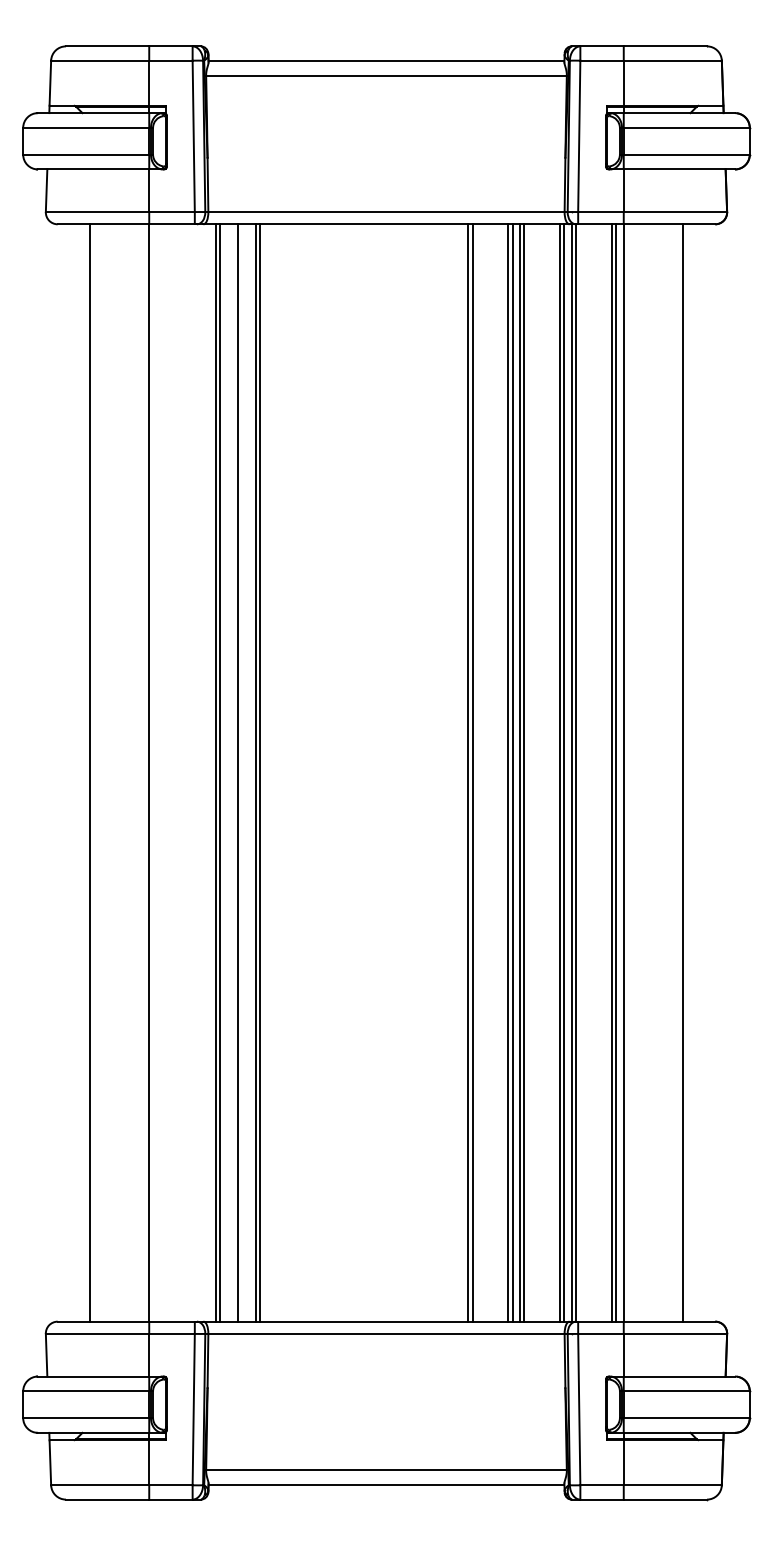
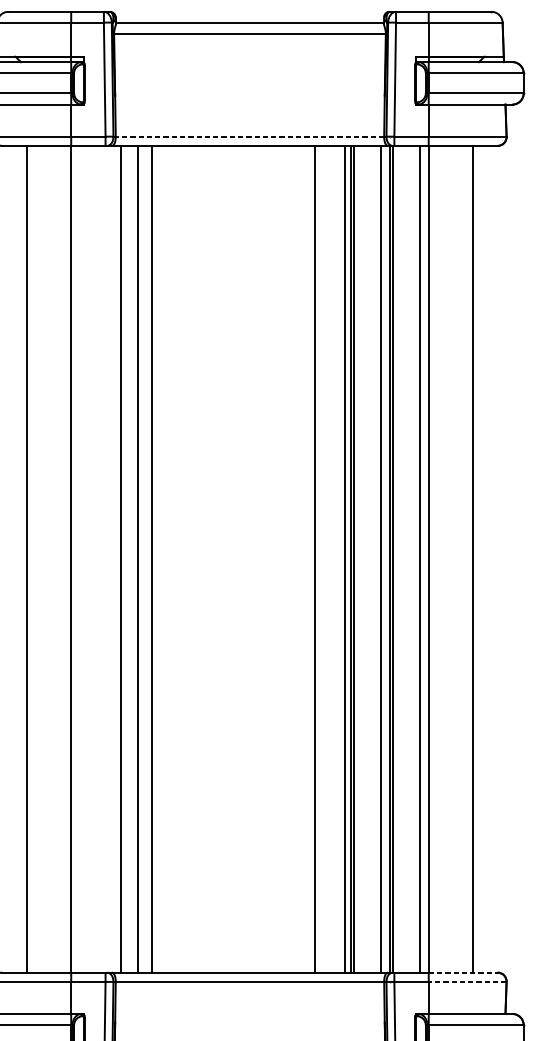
line: (386, 212) -> (249, 137), solid -> dashed
line: (220, 772) -> (124, 558), removed
line: (260, 772) -> (155, 558), removed
line: (468, 772) -> (311, 558), removed
line: (508, 772) -> (341, 558), removed
line: (564, 772) -> (384, 558), removed
line: (616, 772) -> (423, 558), removed
line: (669, 1321) -> (463, 972), solid -> dashed
line: (675, 1333) -> (467, 981), solid -> dashed

